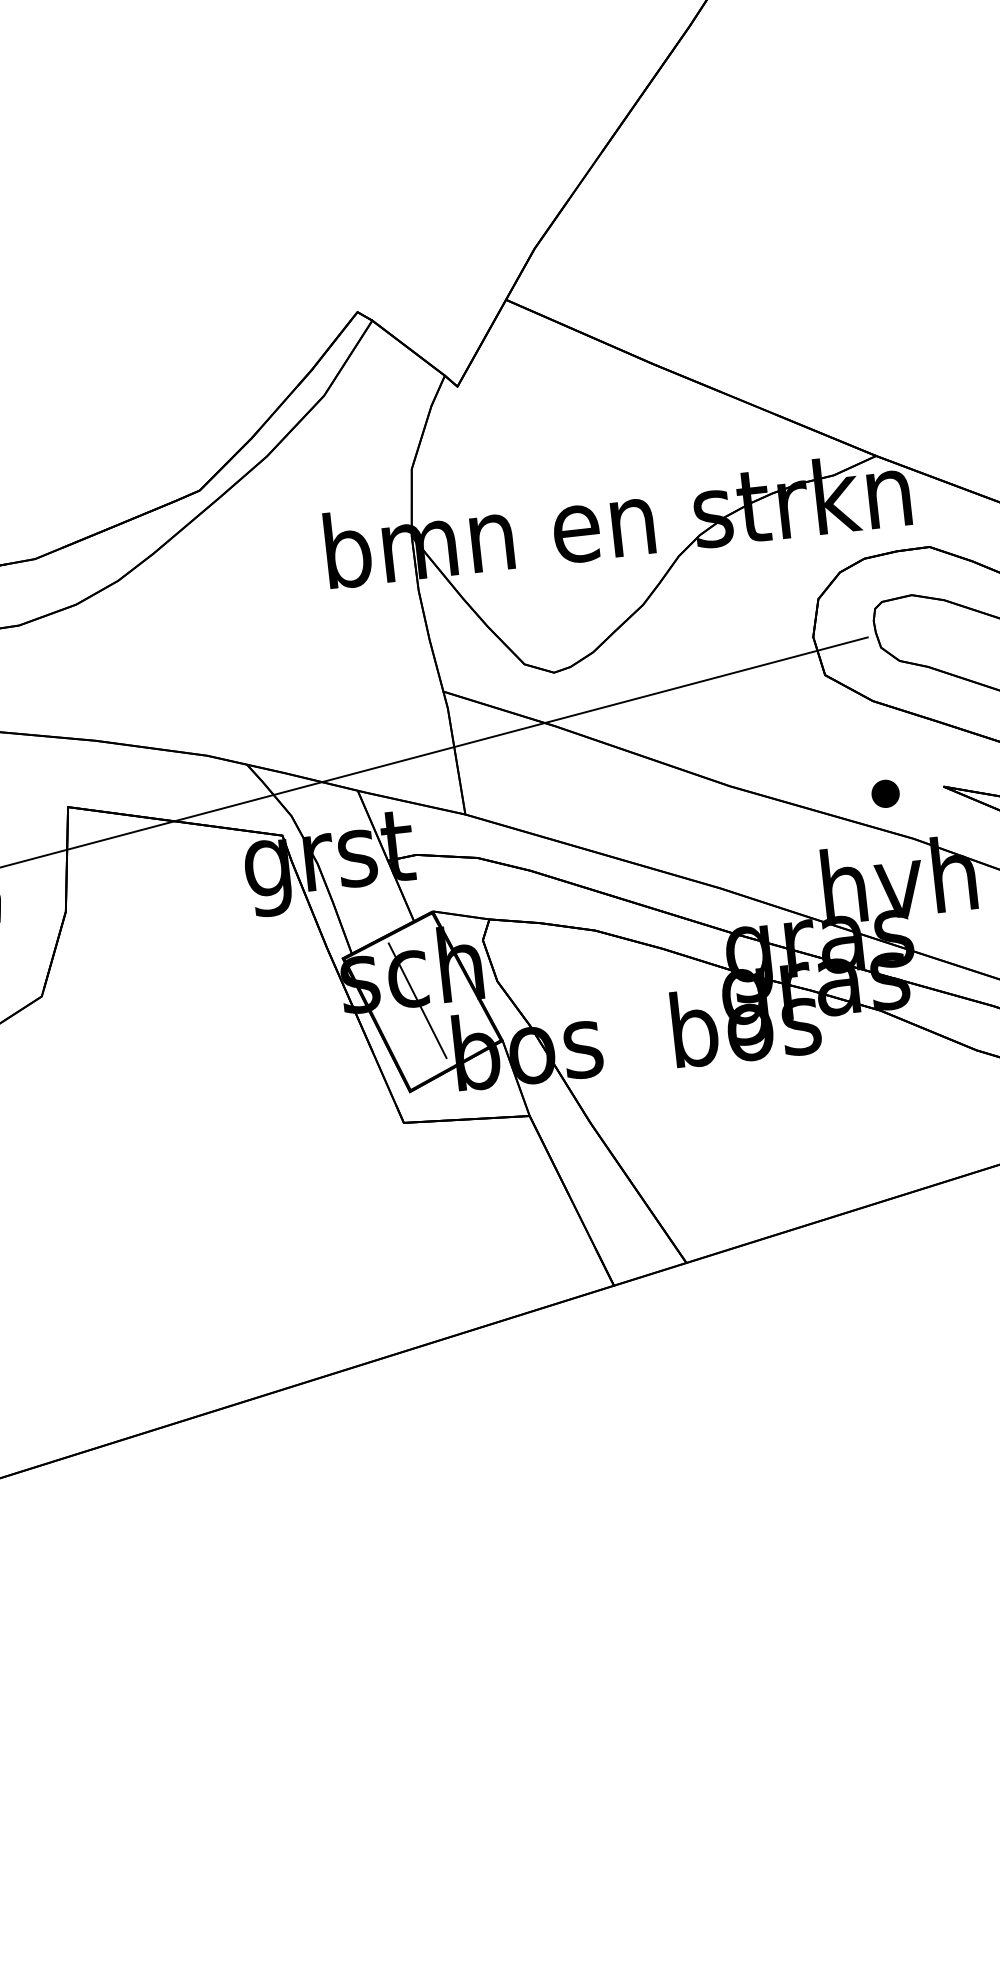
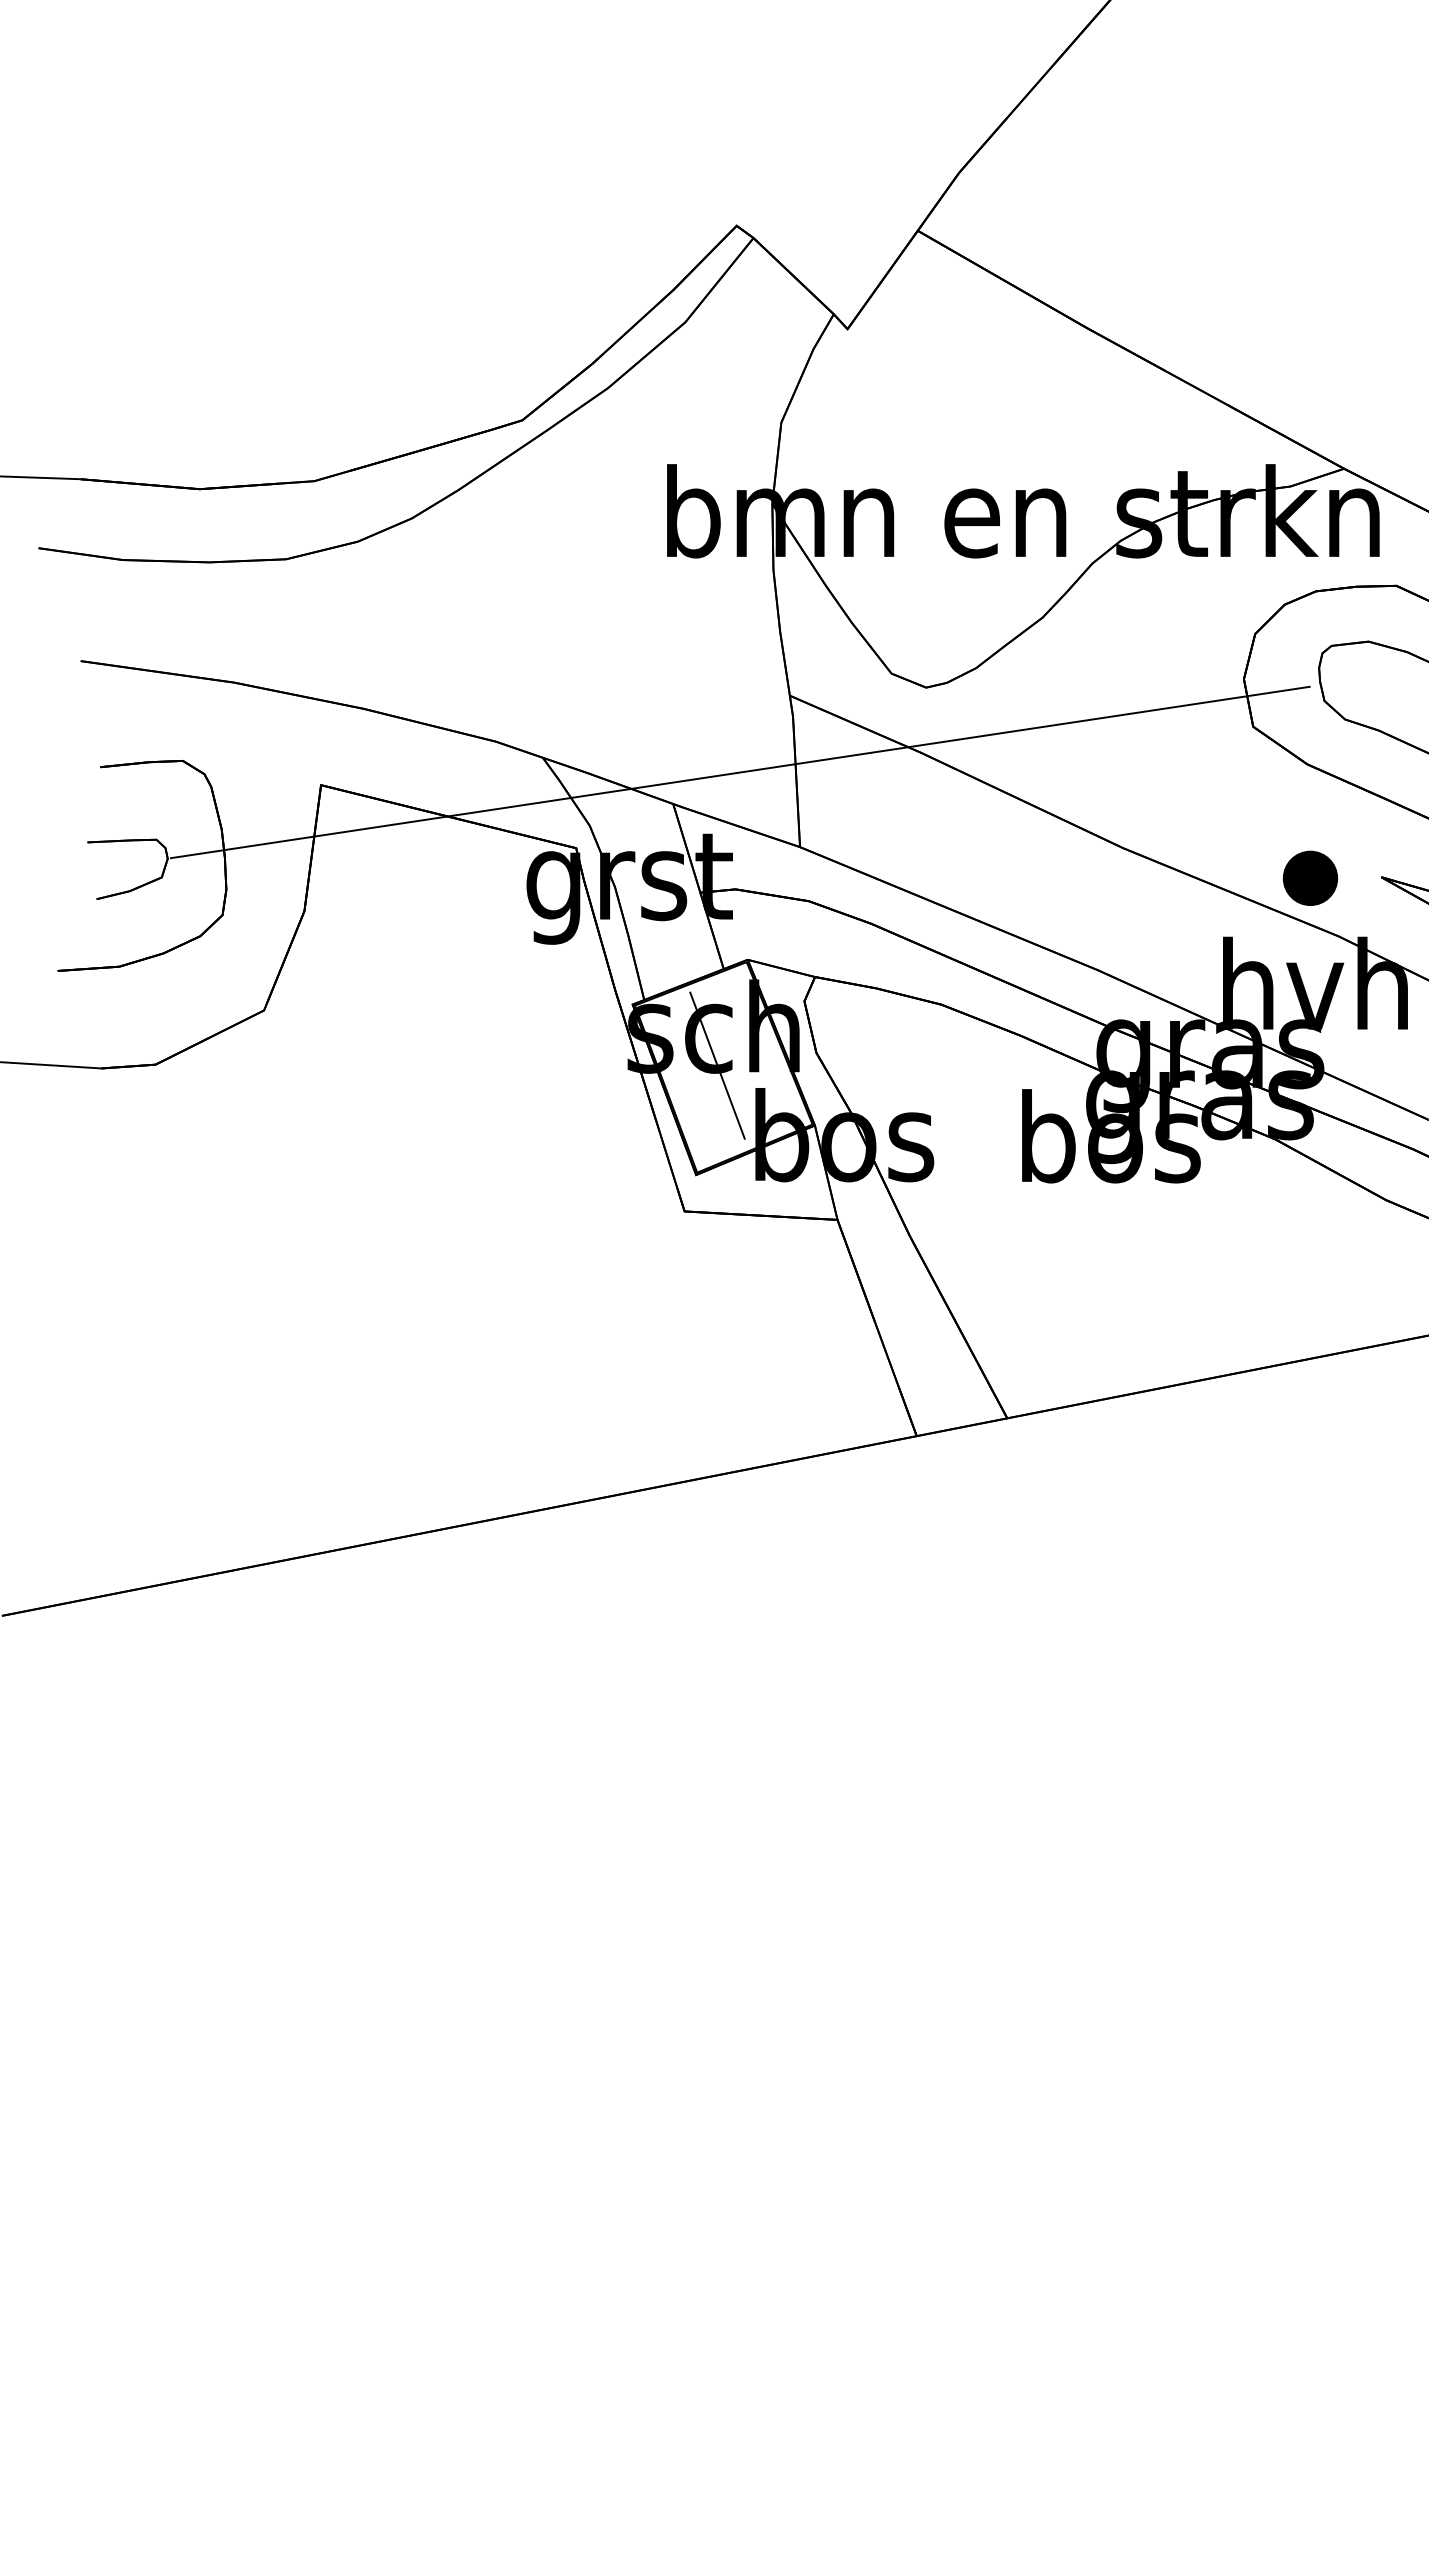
part: (885, 793) -> (1310, 877), size x1.67

